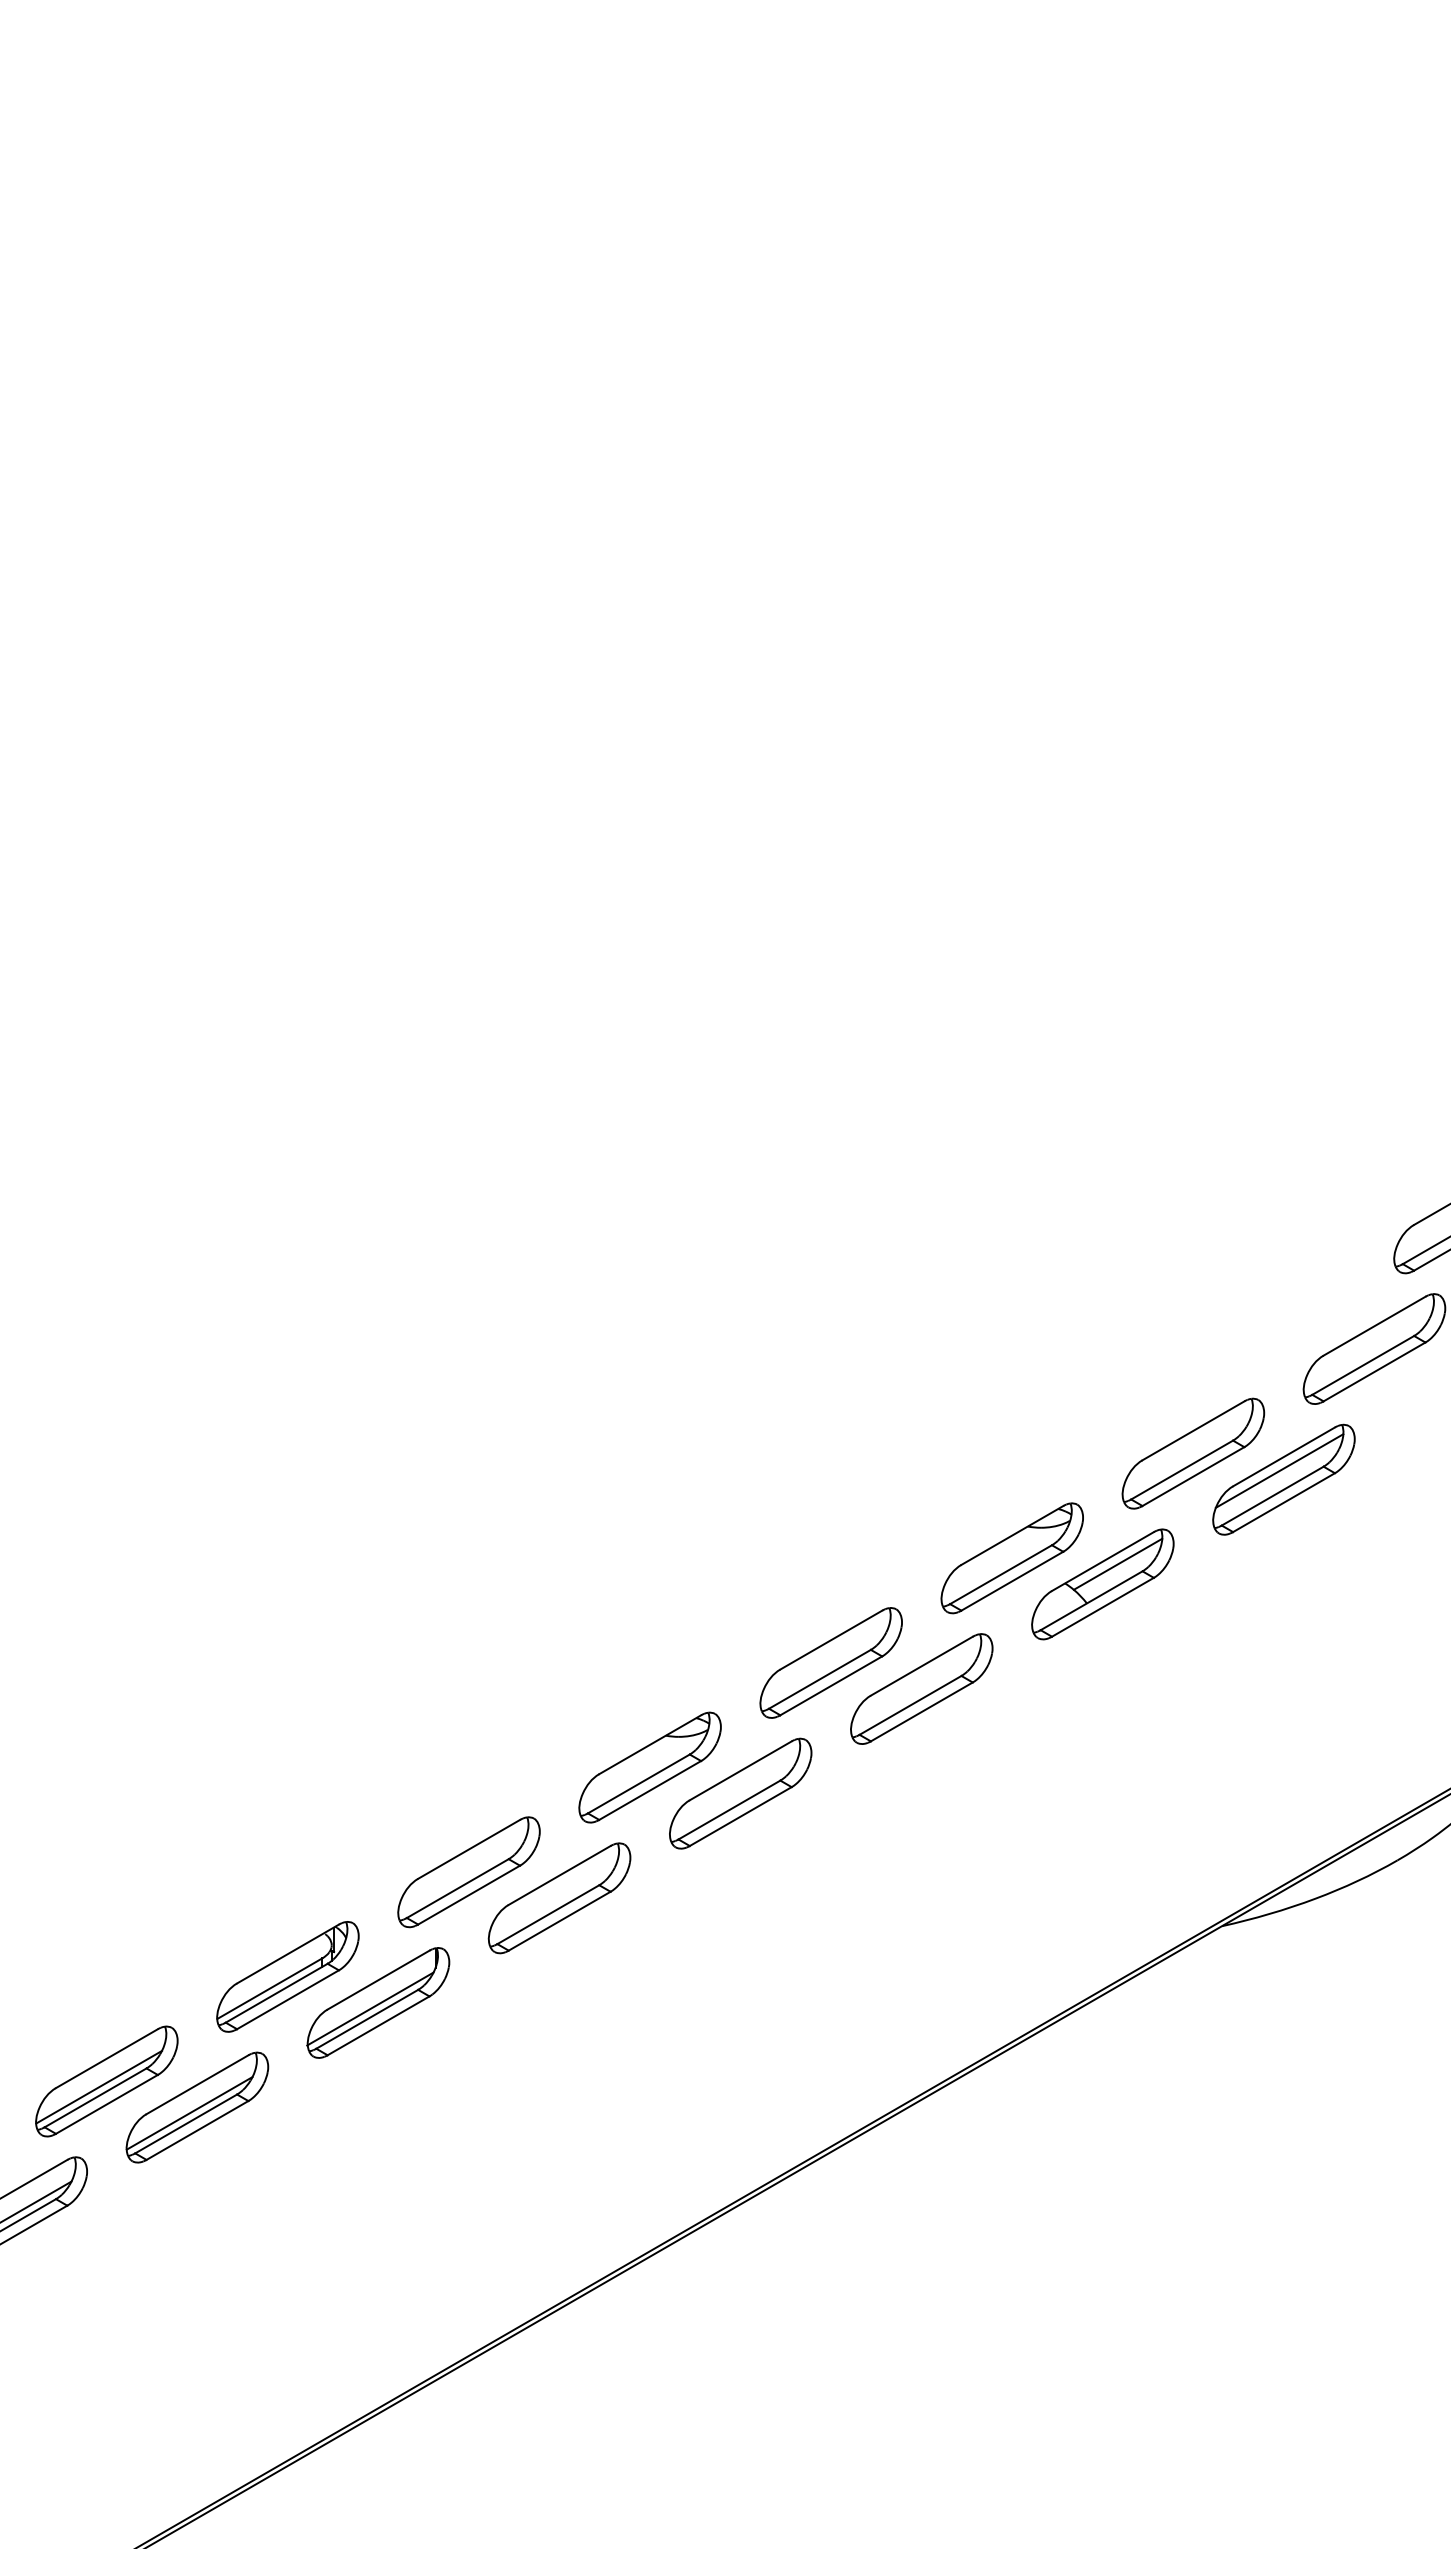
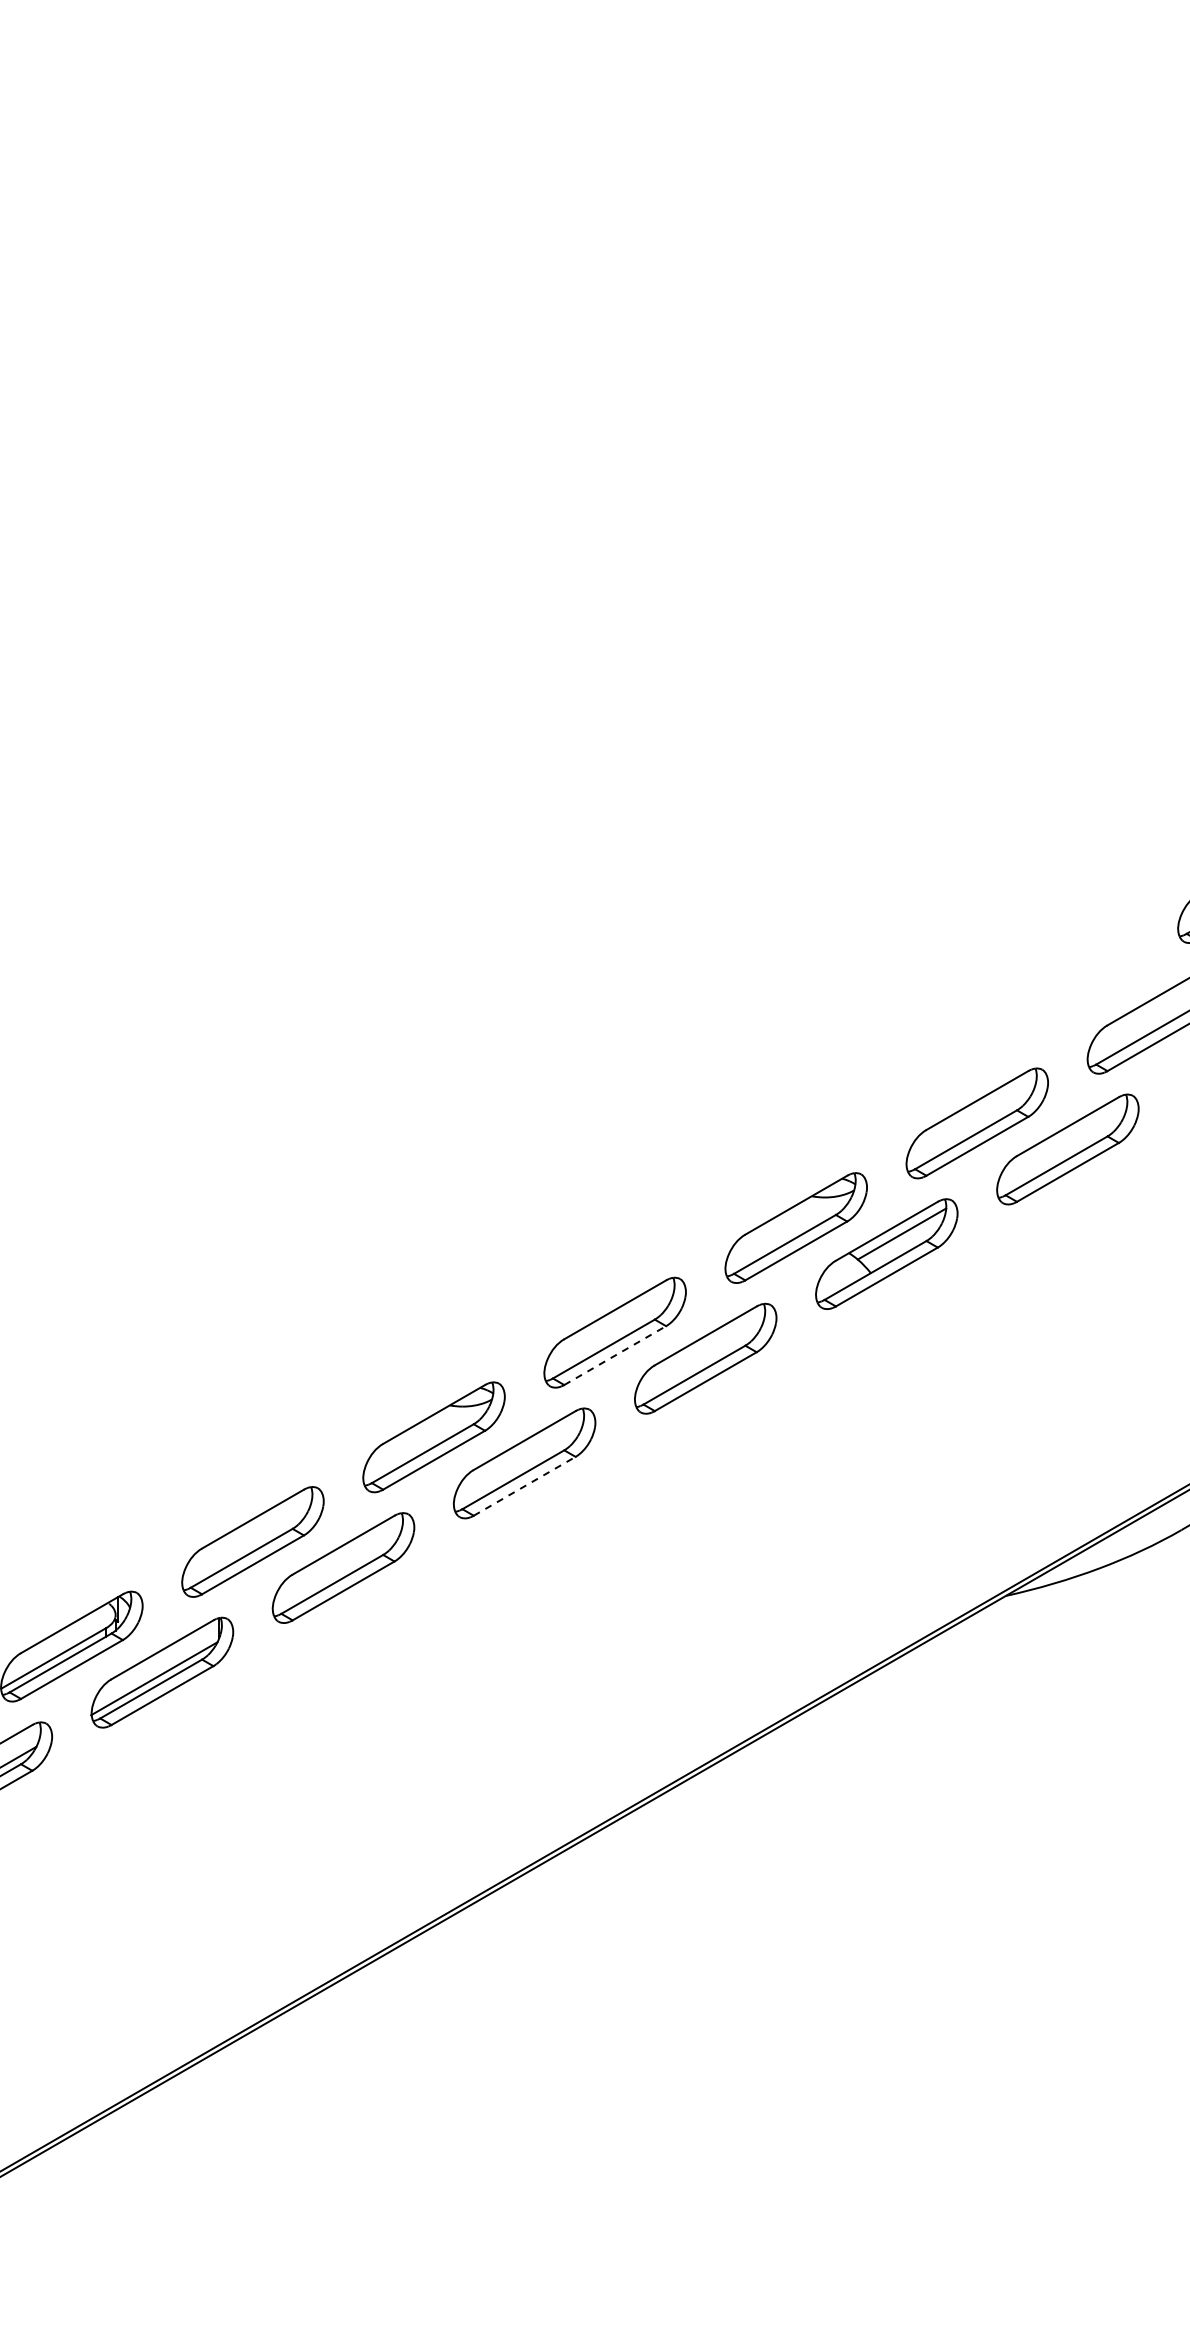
line: (1279, 1470) -> (1063, 1140), removed
line: (831, 1685) -> (615, 1355), solid -> dashed
line: (740, 1816) -> (524, 1486), solid -> dashed

